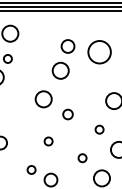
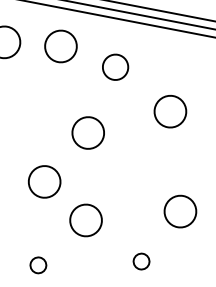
circle: (38, 30) -> (60, 46), added
circle: (67, 46) -> (114, 67), moved
circle: (99, 52) -> (170, 111), size x0.71
circle: (67, 114) -> (85, 220), size x1.67

